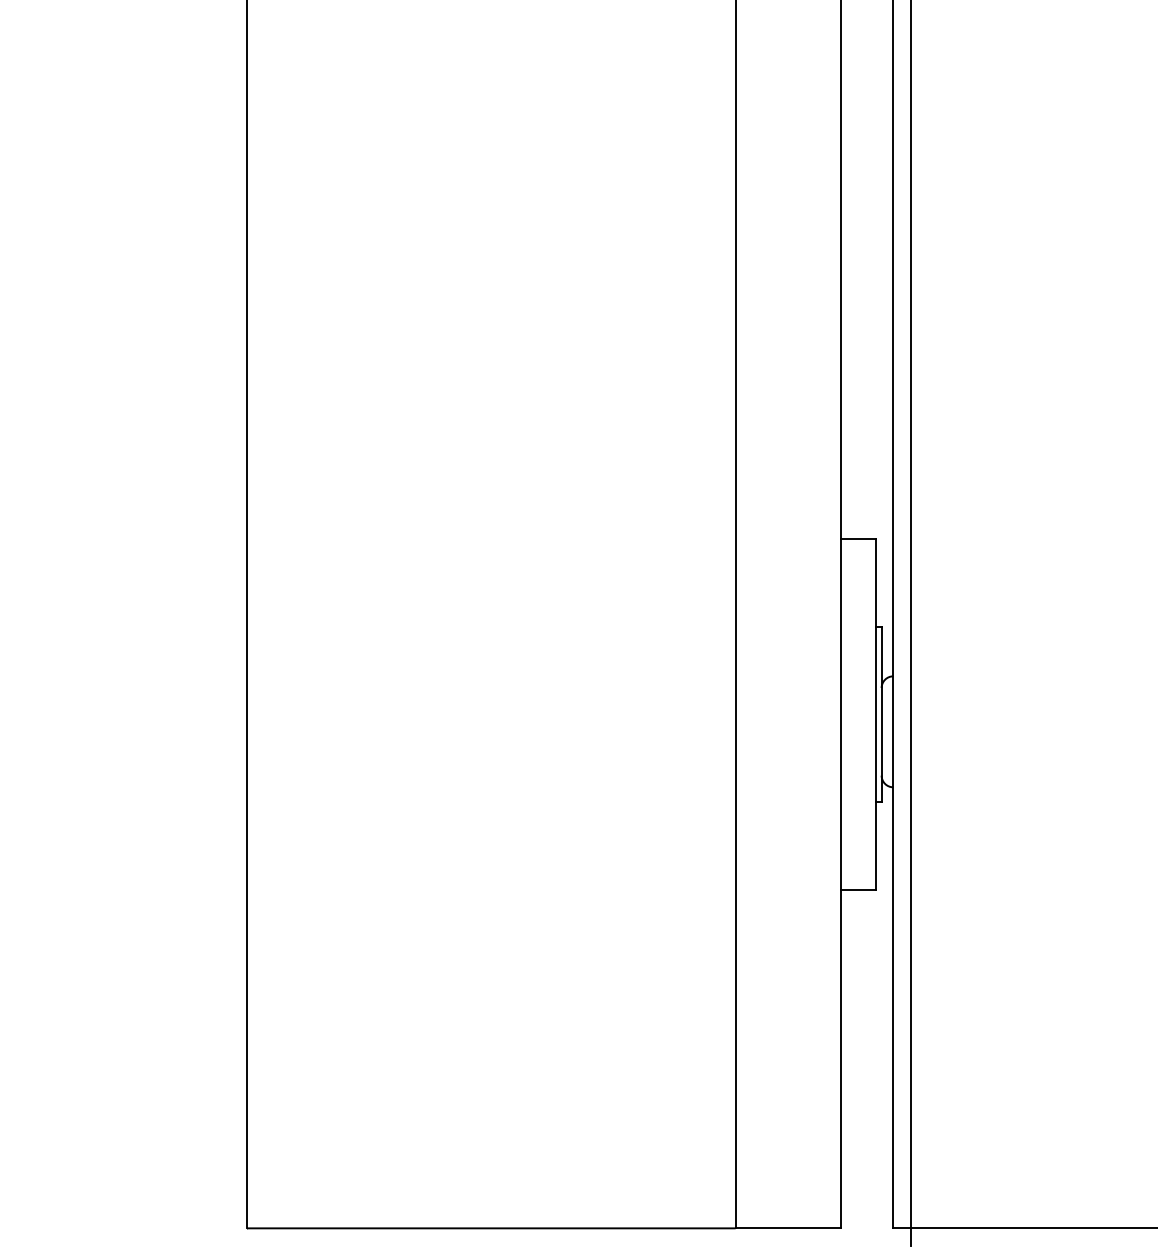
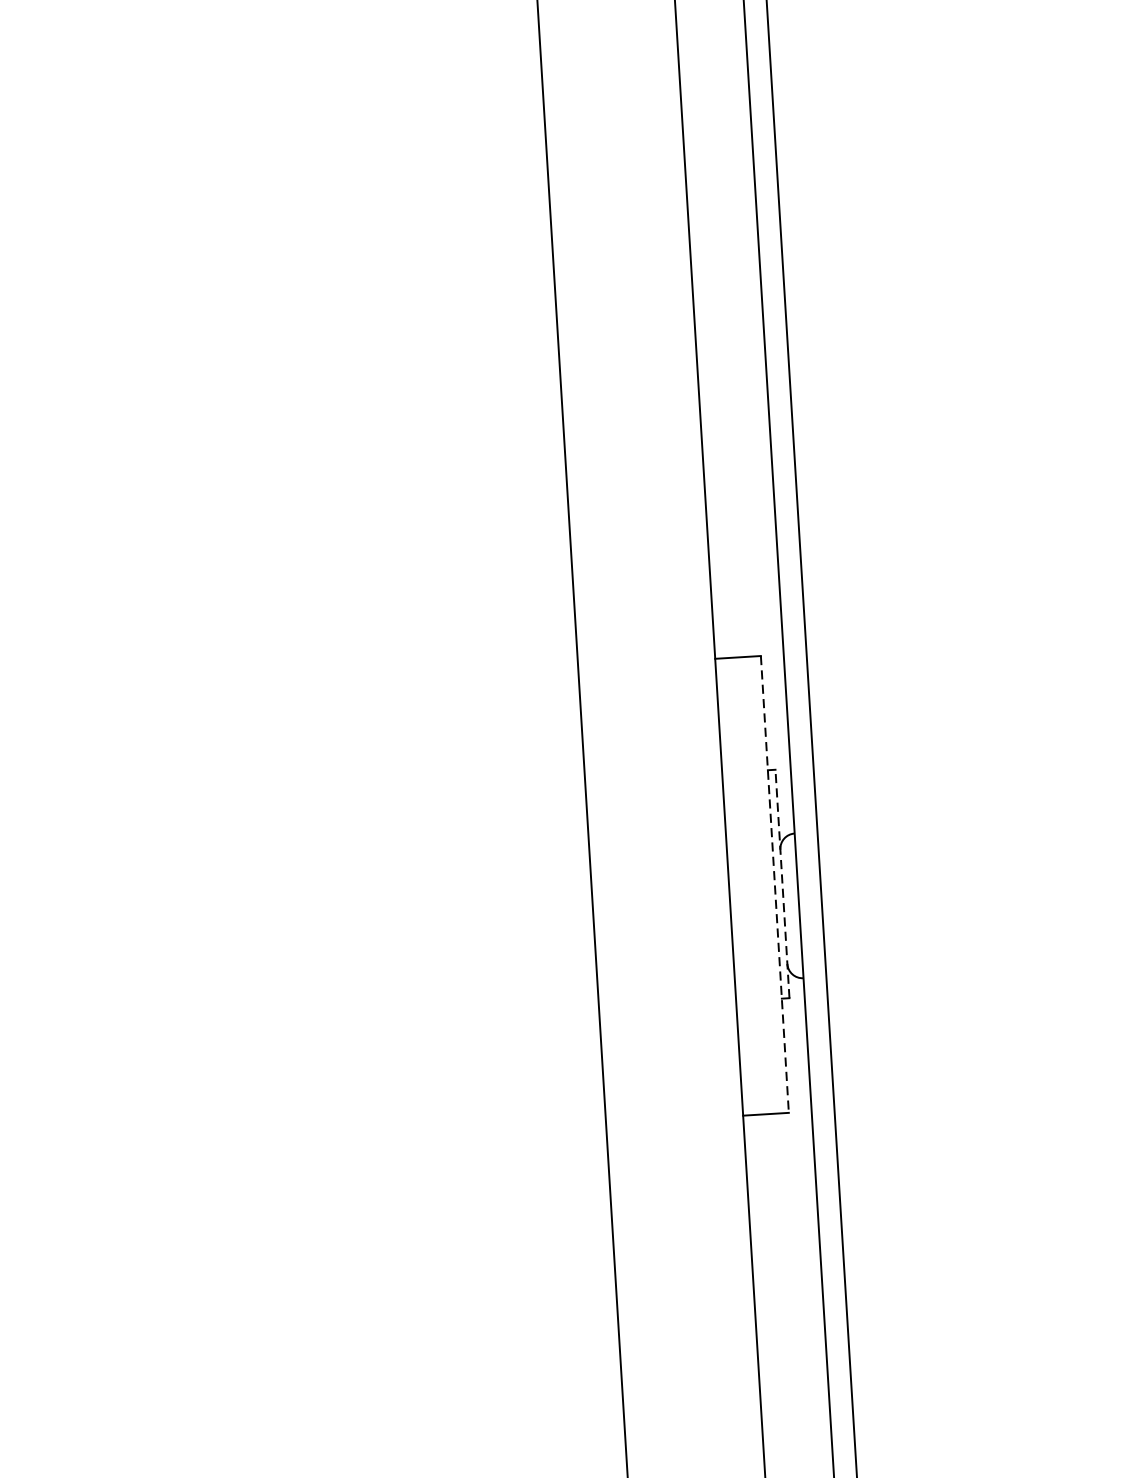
line: (875, 714) -> (774, 884), solid -> dashed
line: (881, 714) -> (782, 884), solid -> dashed

